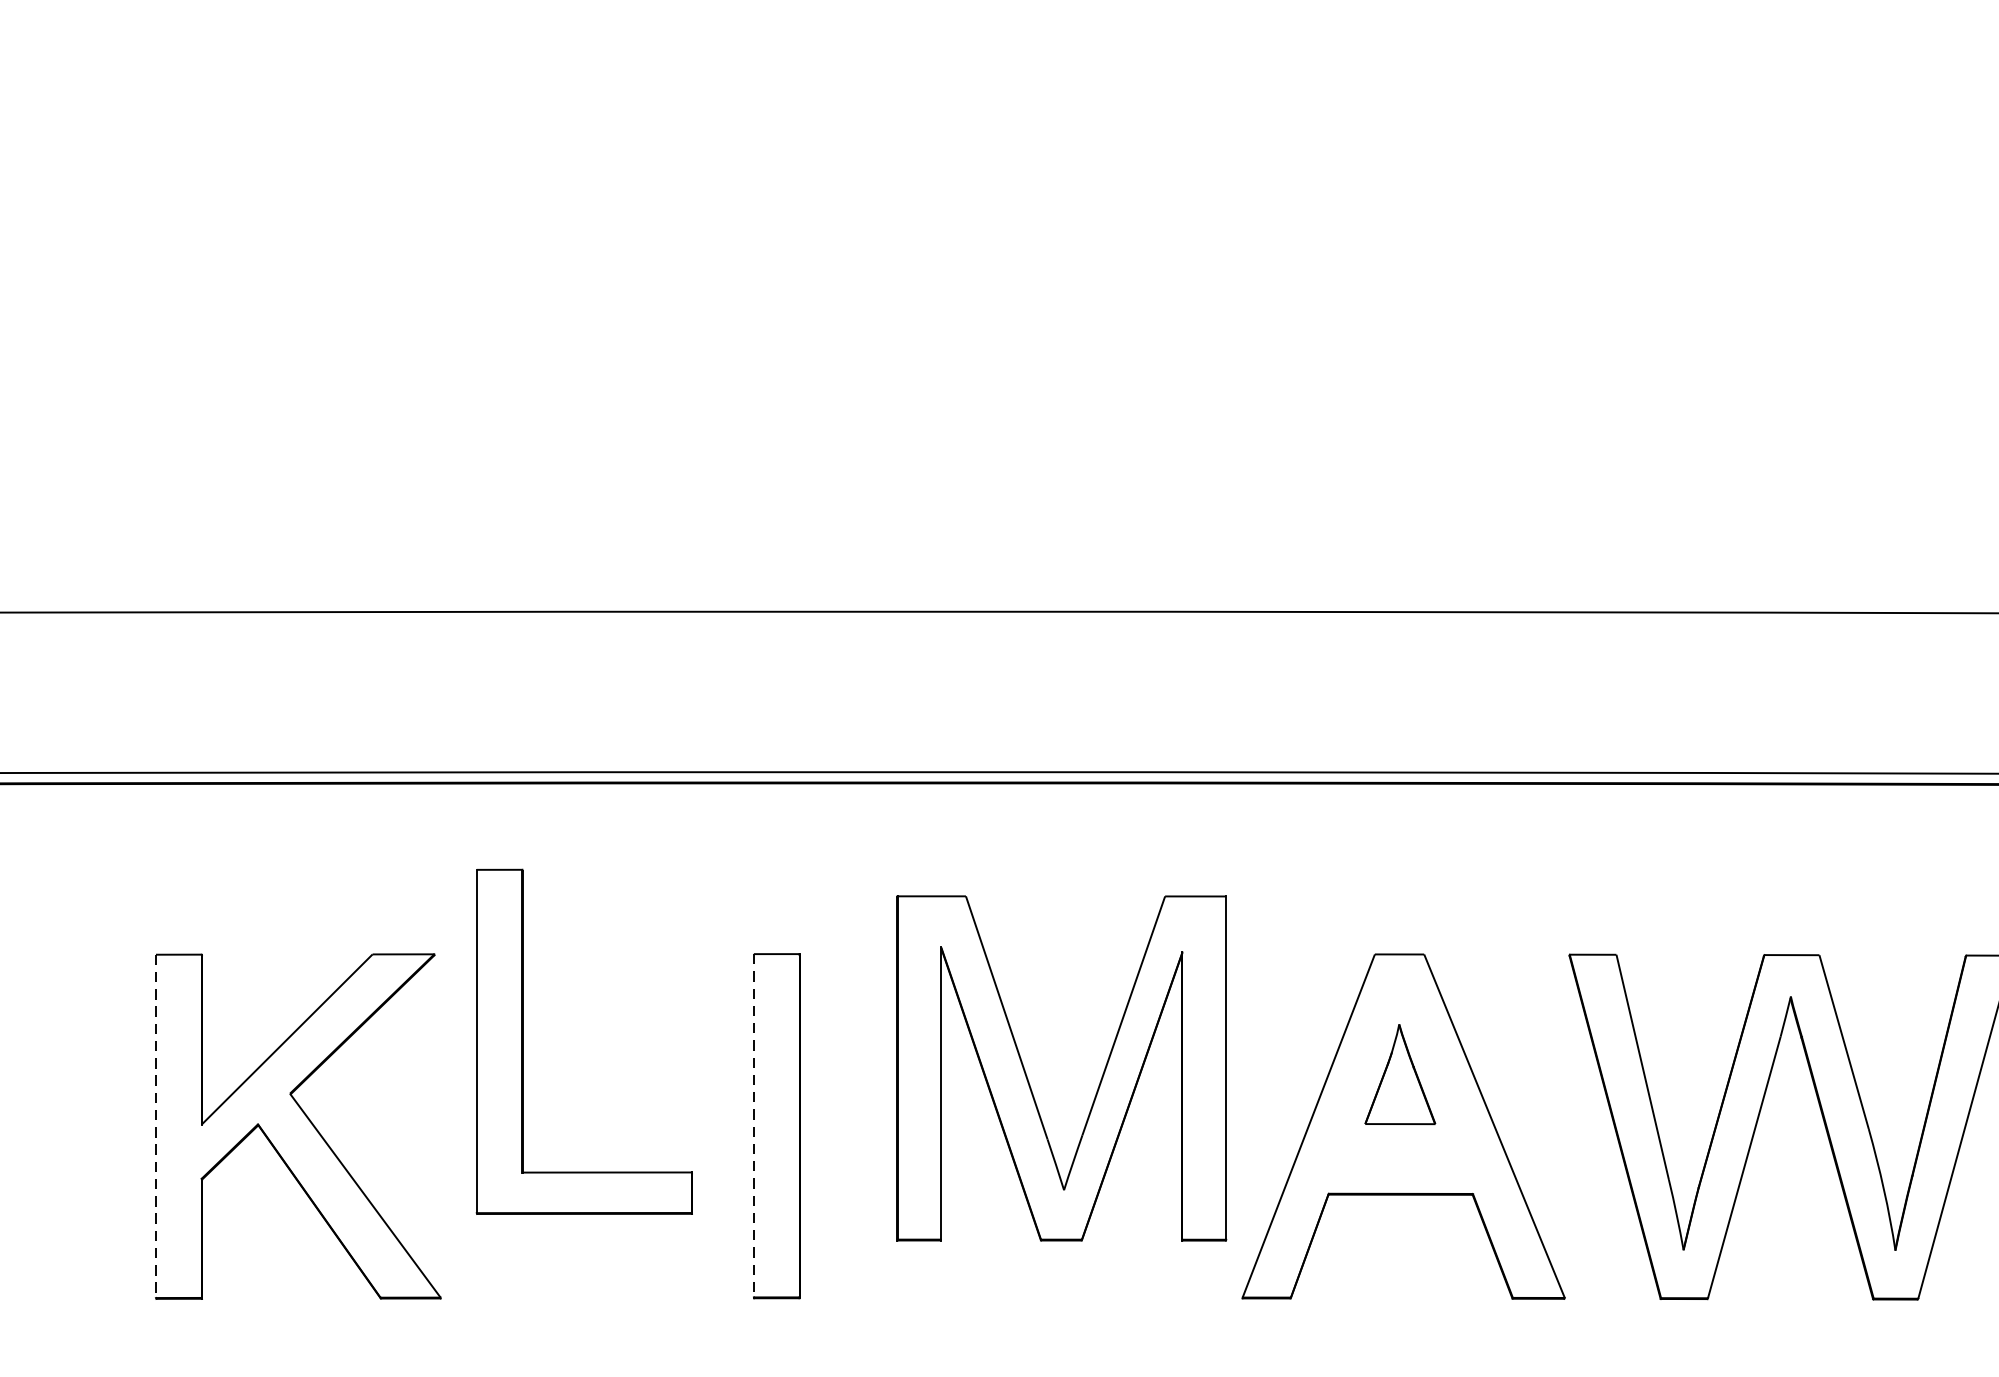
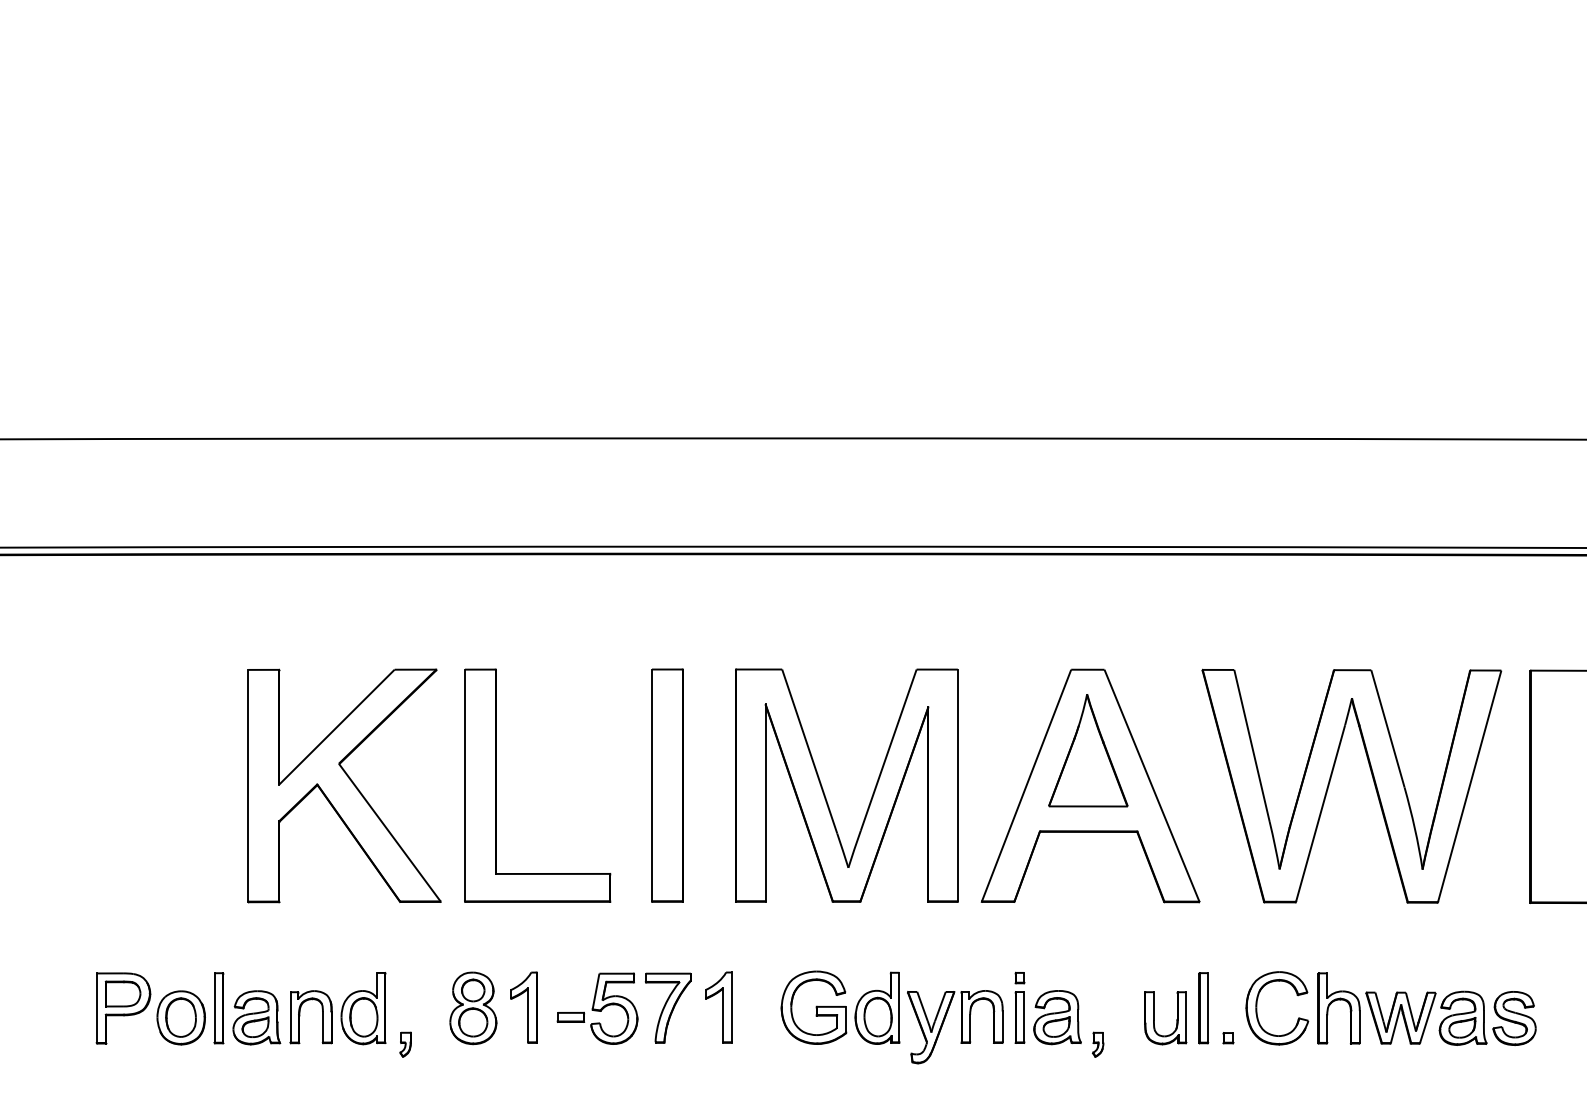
part: (523, 1041) -> (496, 785), moved
part: (1400, 1074) -> (1088, 750), size x1.67
part: (1028, 1077) -> (824, 791), moved
line: (156, 1125) -> (248, 785), dashed -> solid
line: (754, 1125) -> (652, 785), dashed -> solid

